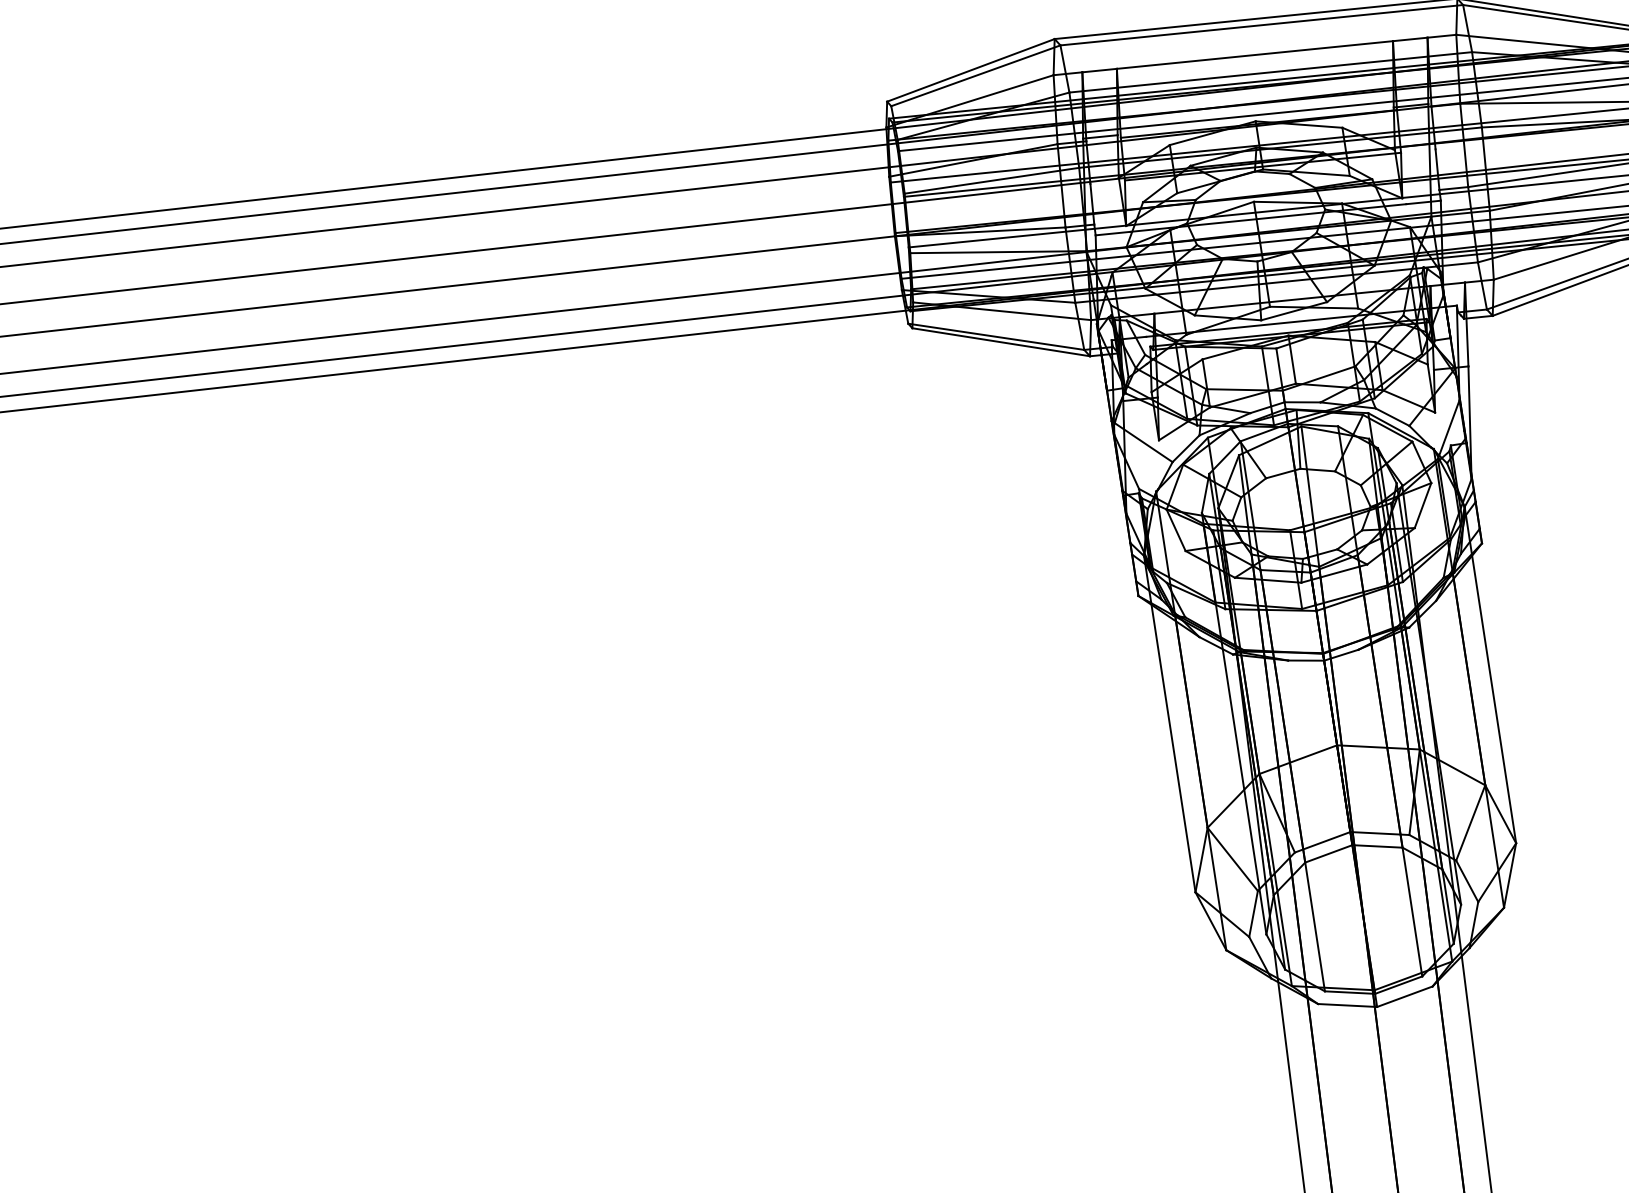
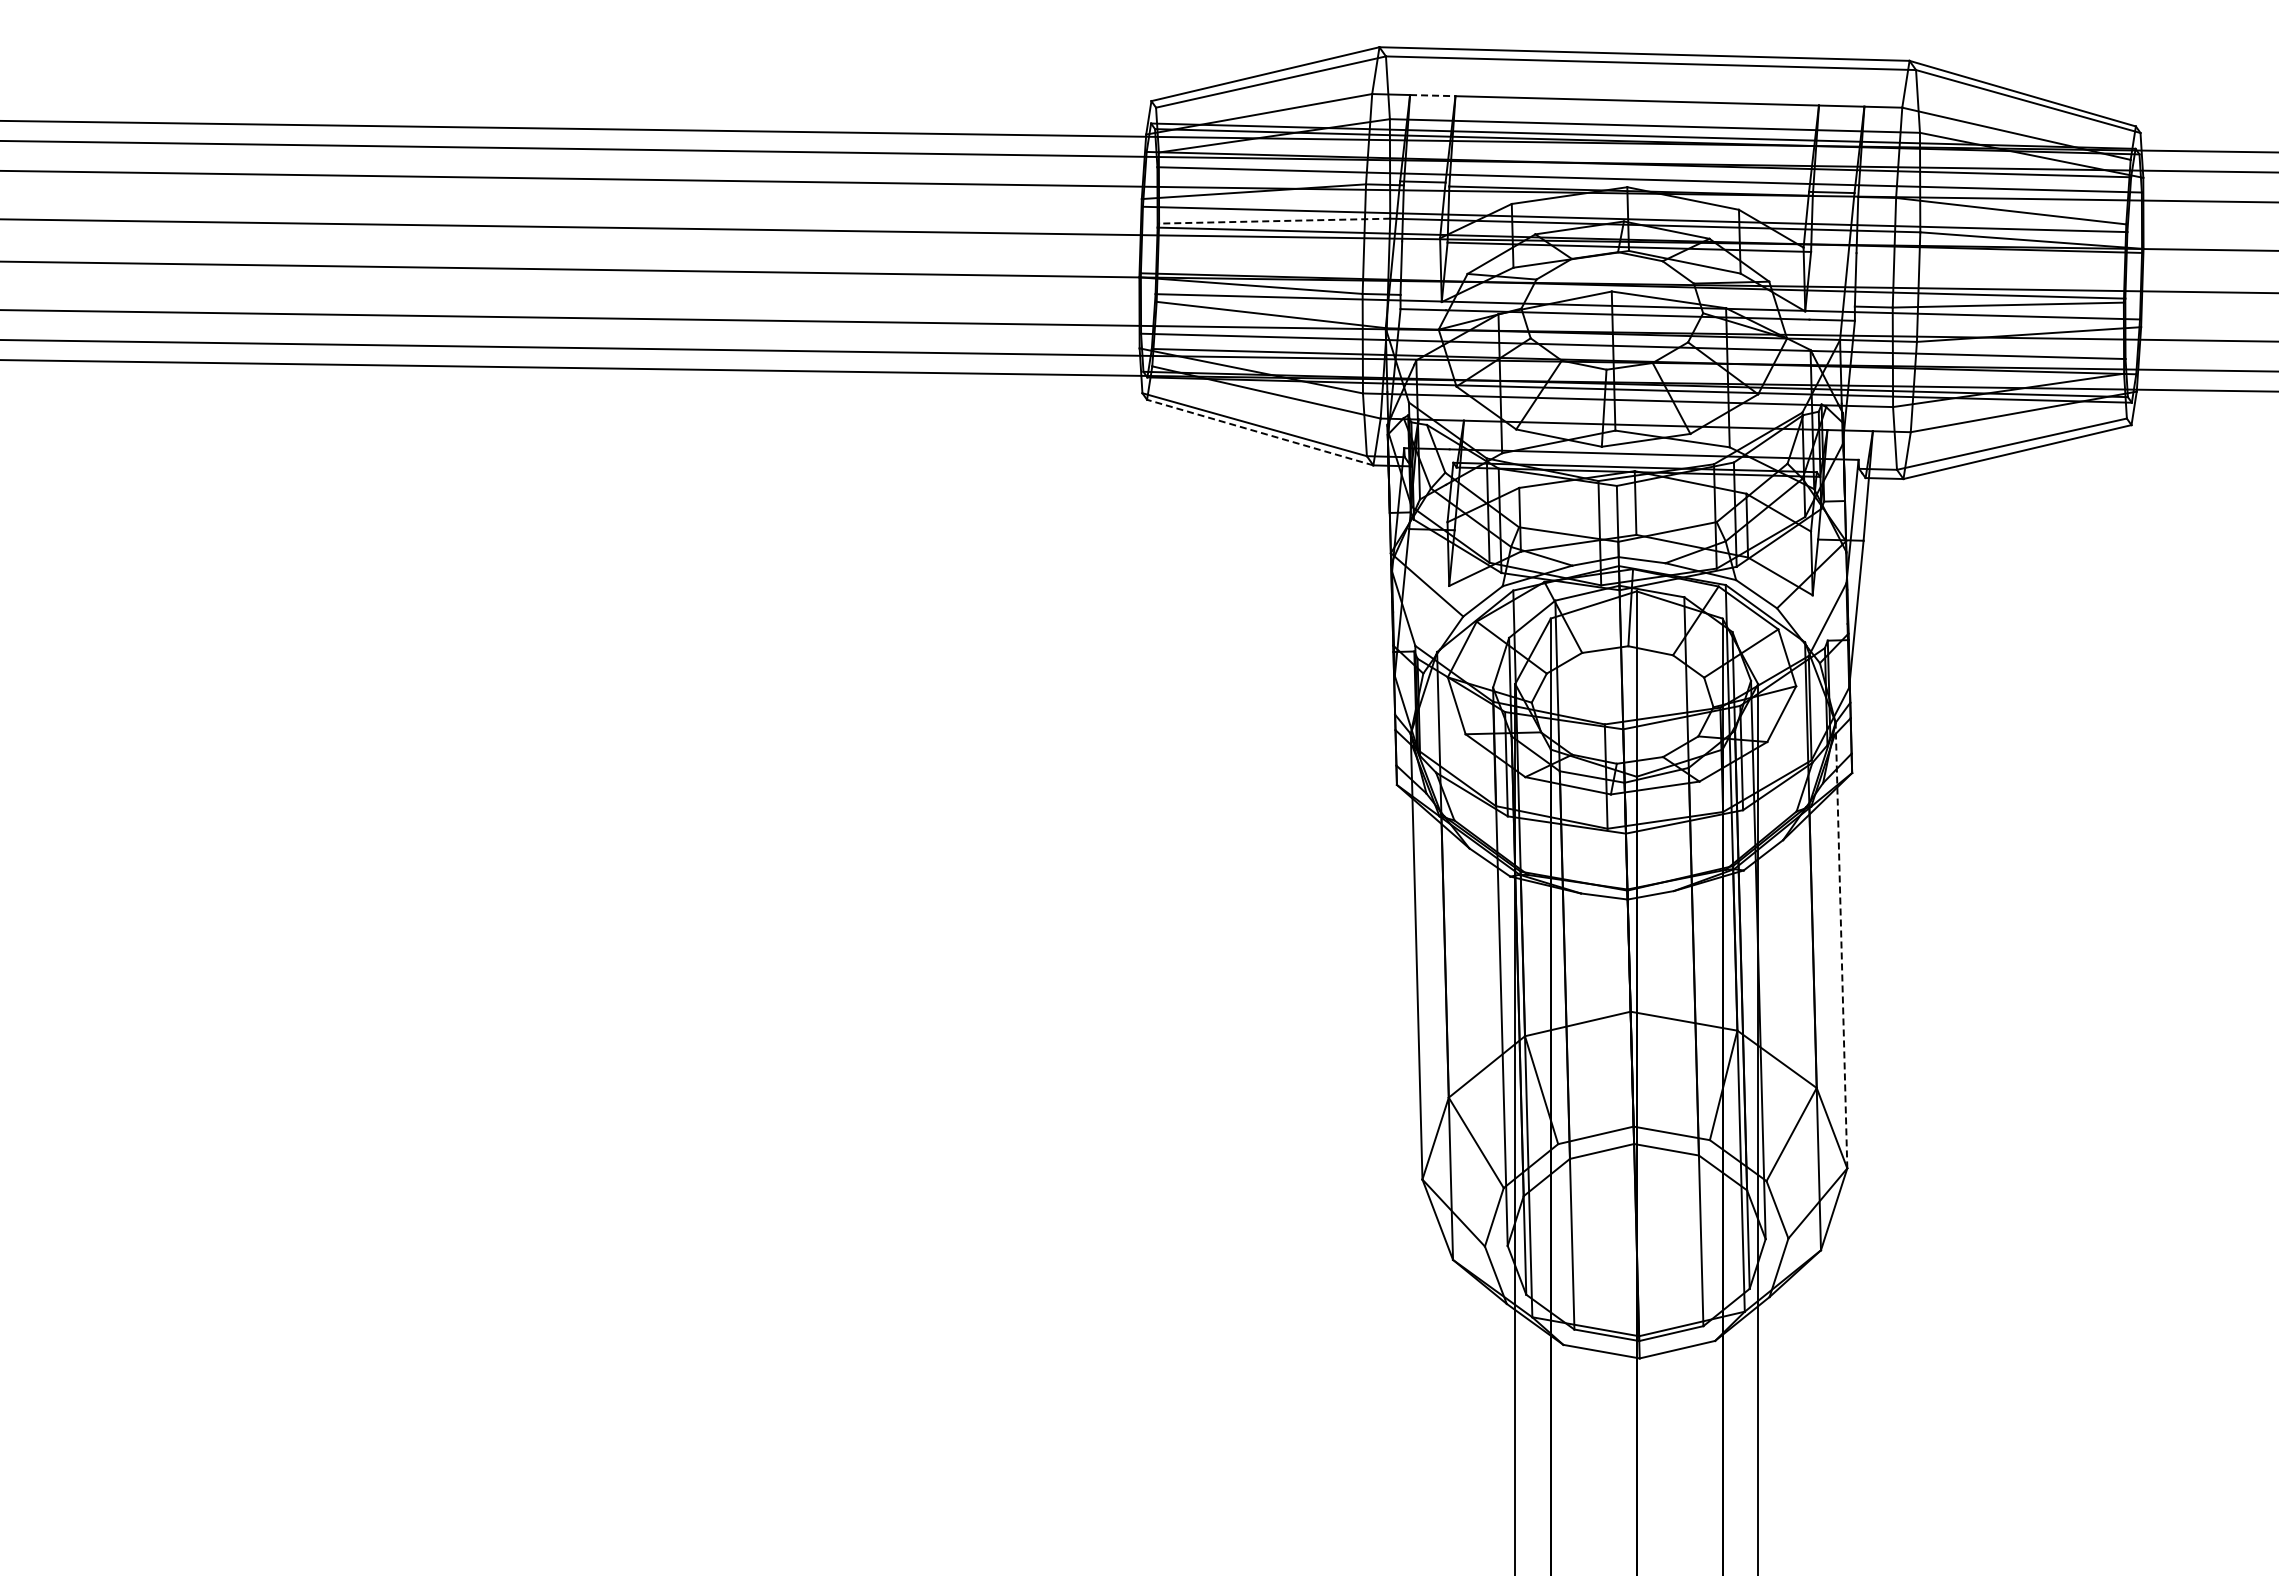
line: (1099, 70) -> (1432, 95), solid -> dashed
line: (991, 181) -> (1274, 221), solid -> dashed
line: (1001, 342) -> (1260, 432), solid -> dashed
line: (1490, 675) -> (1841, 945), solid -> dashed

